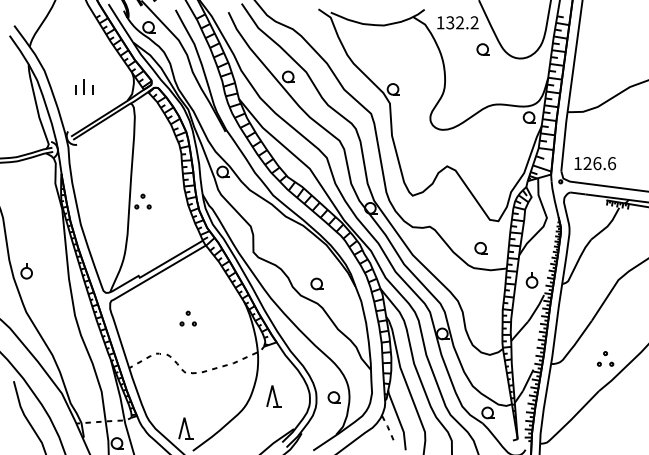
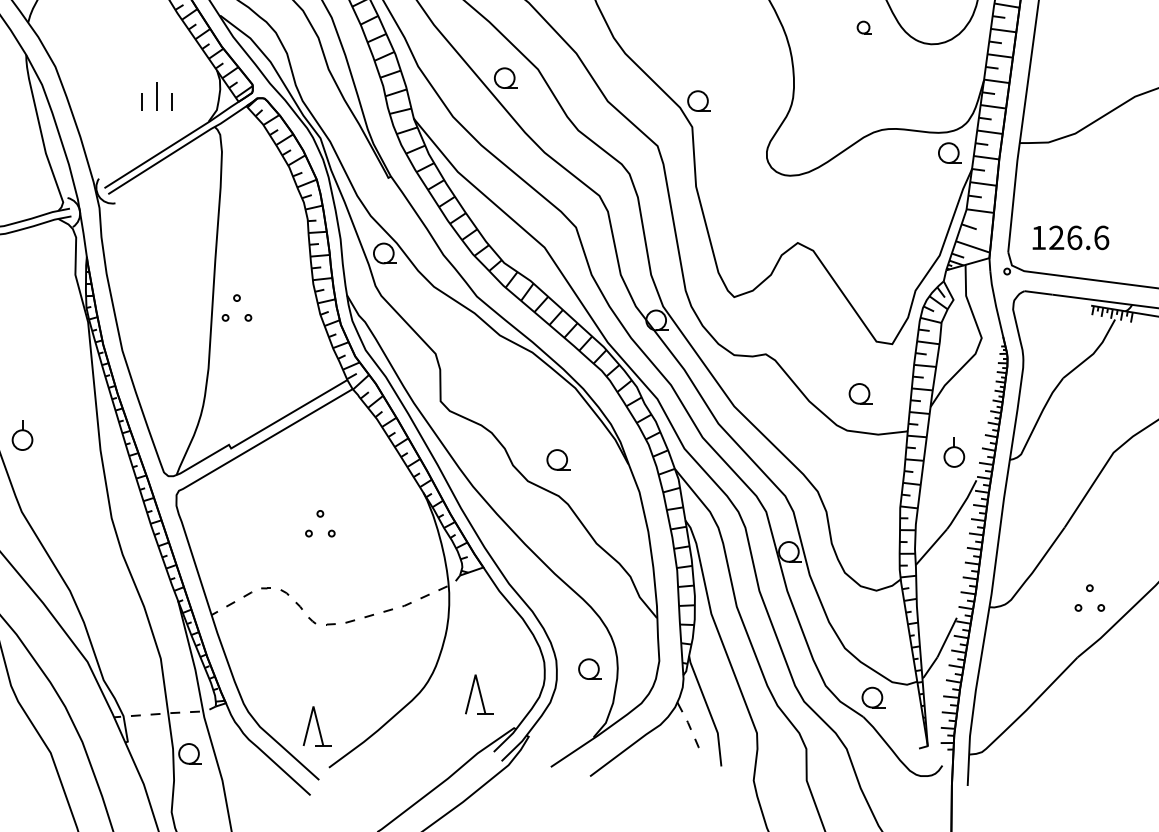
part: (482, 49) -> (862, 27), size x0.6
part: (84, 86) -> (156, 95), moved
part: (273, 396) -> (477, 694), moved

